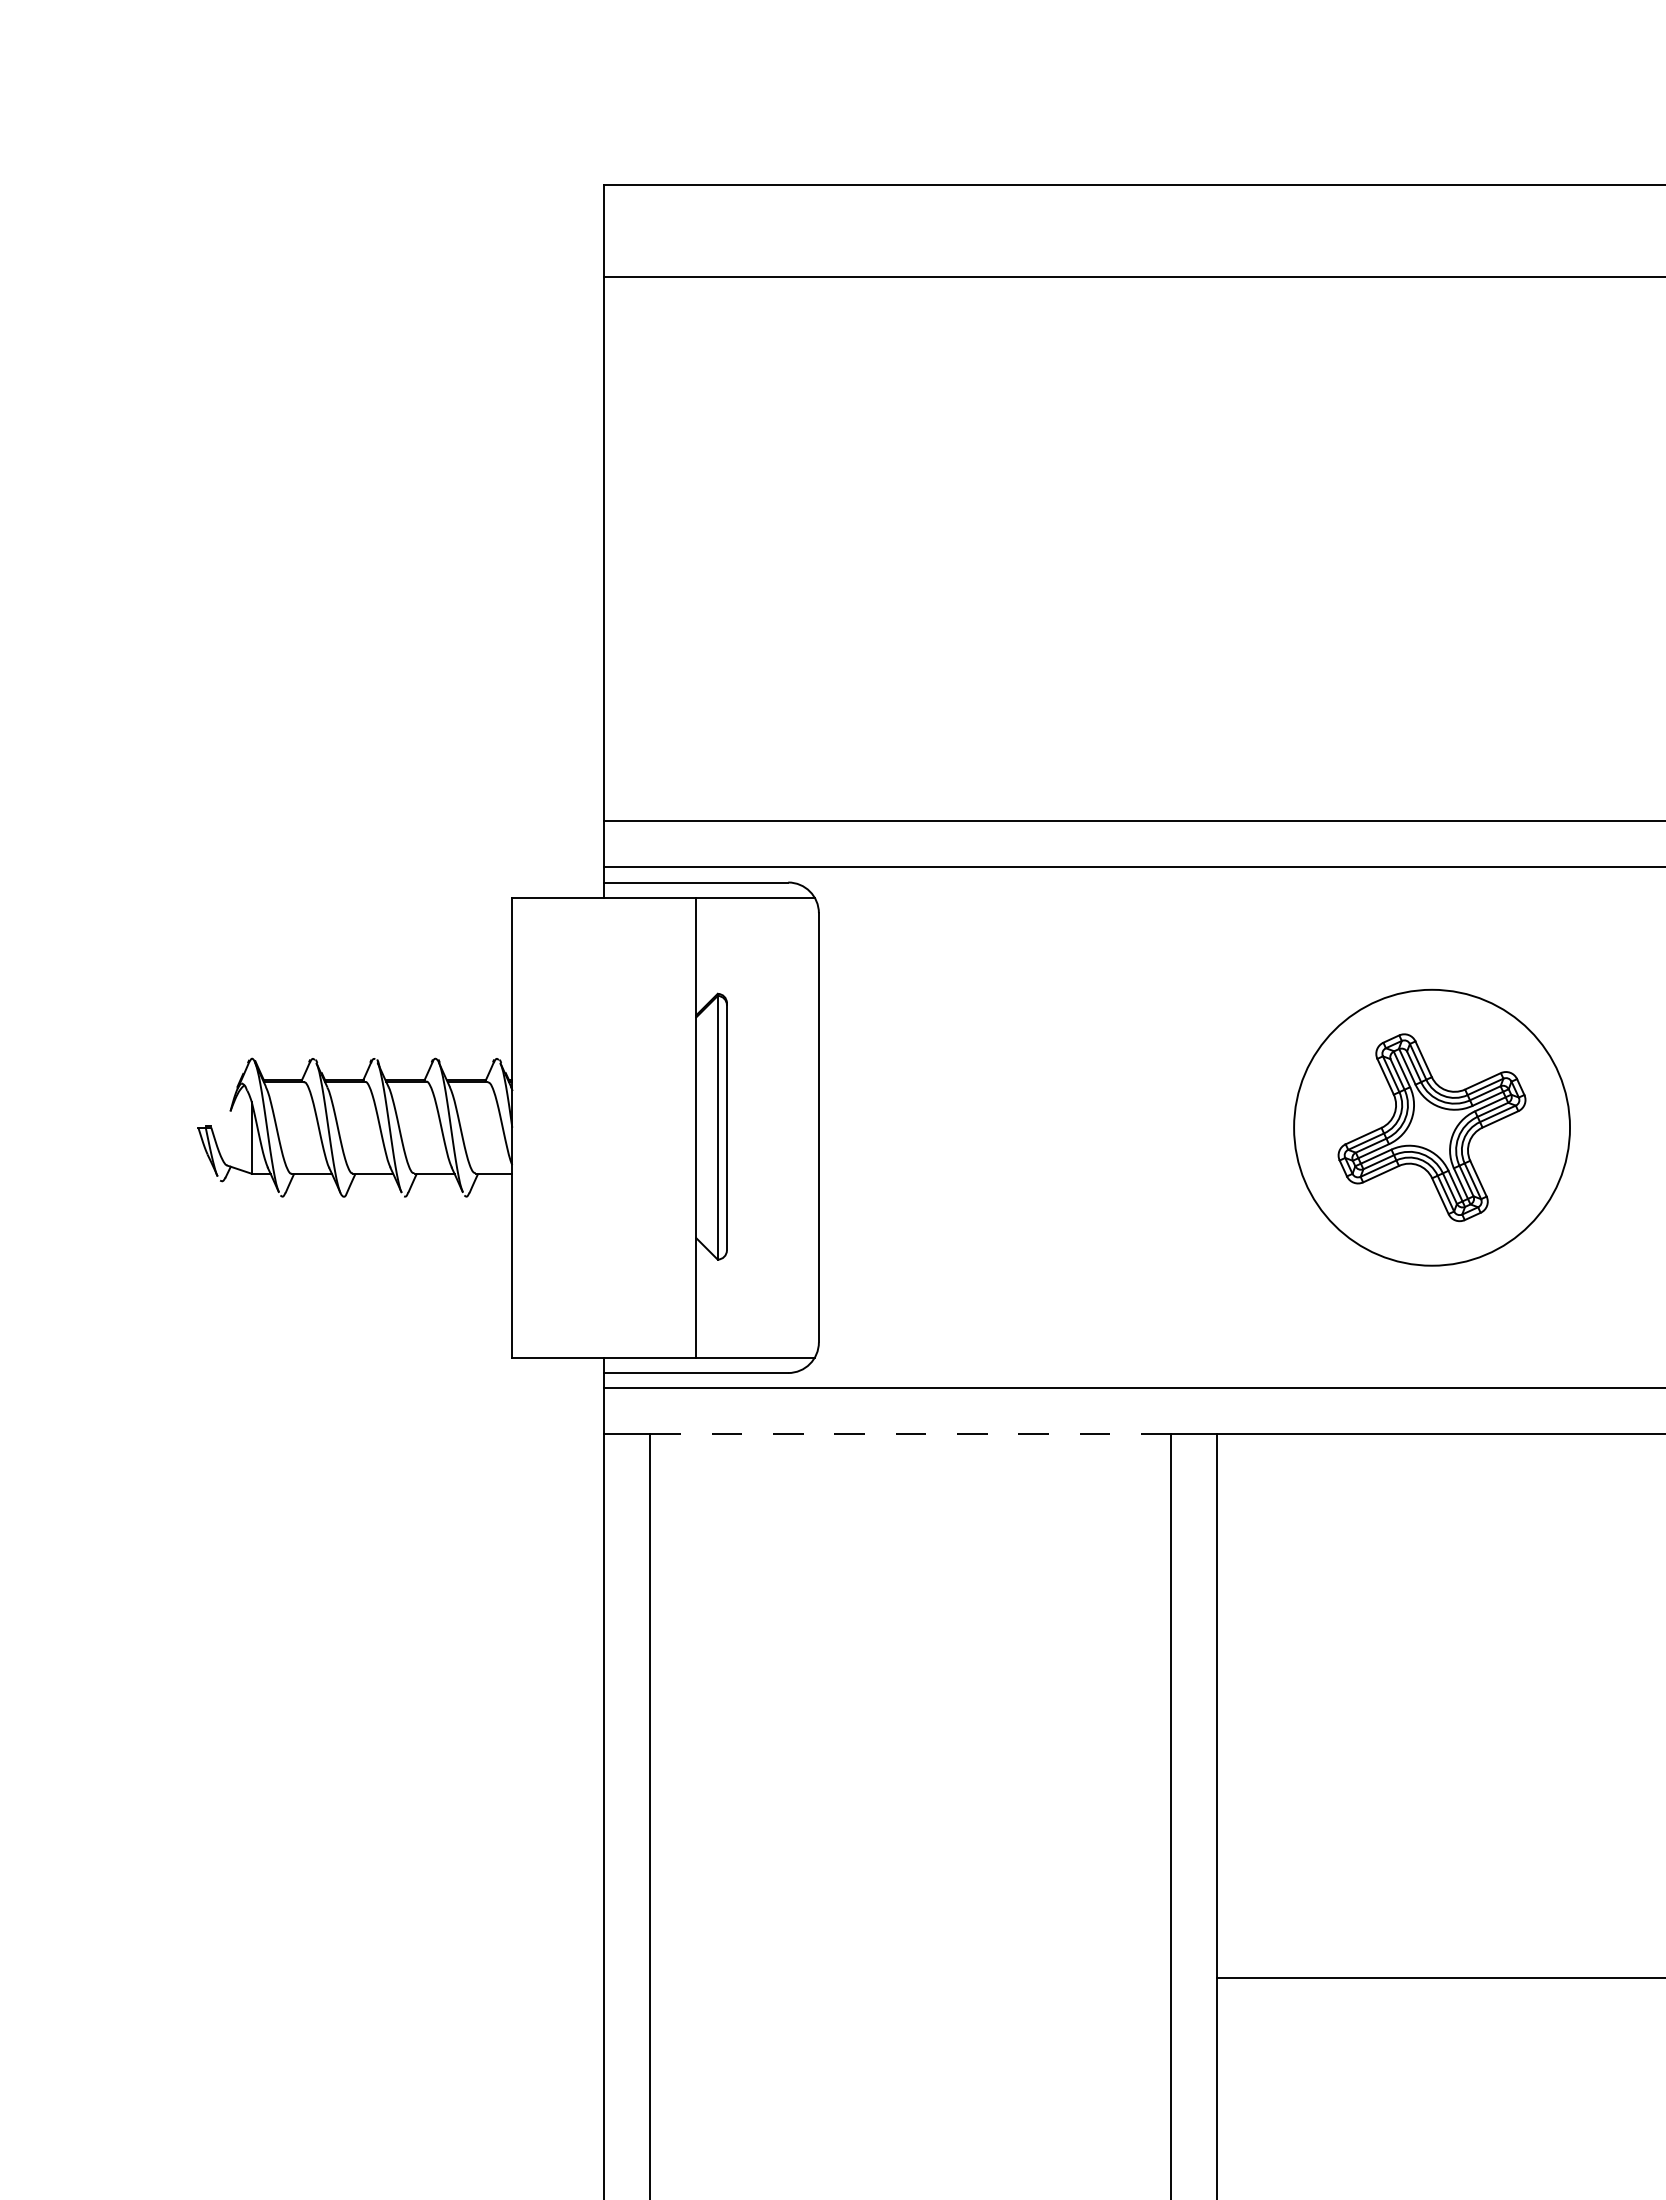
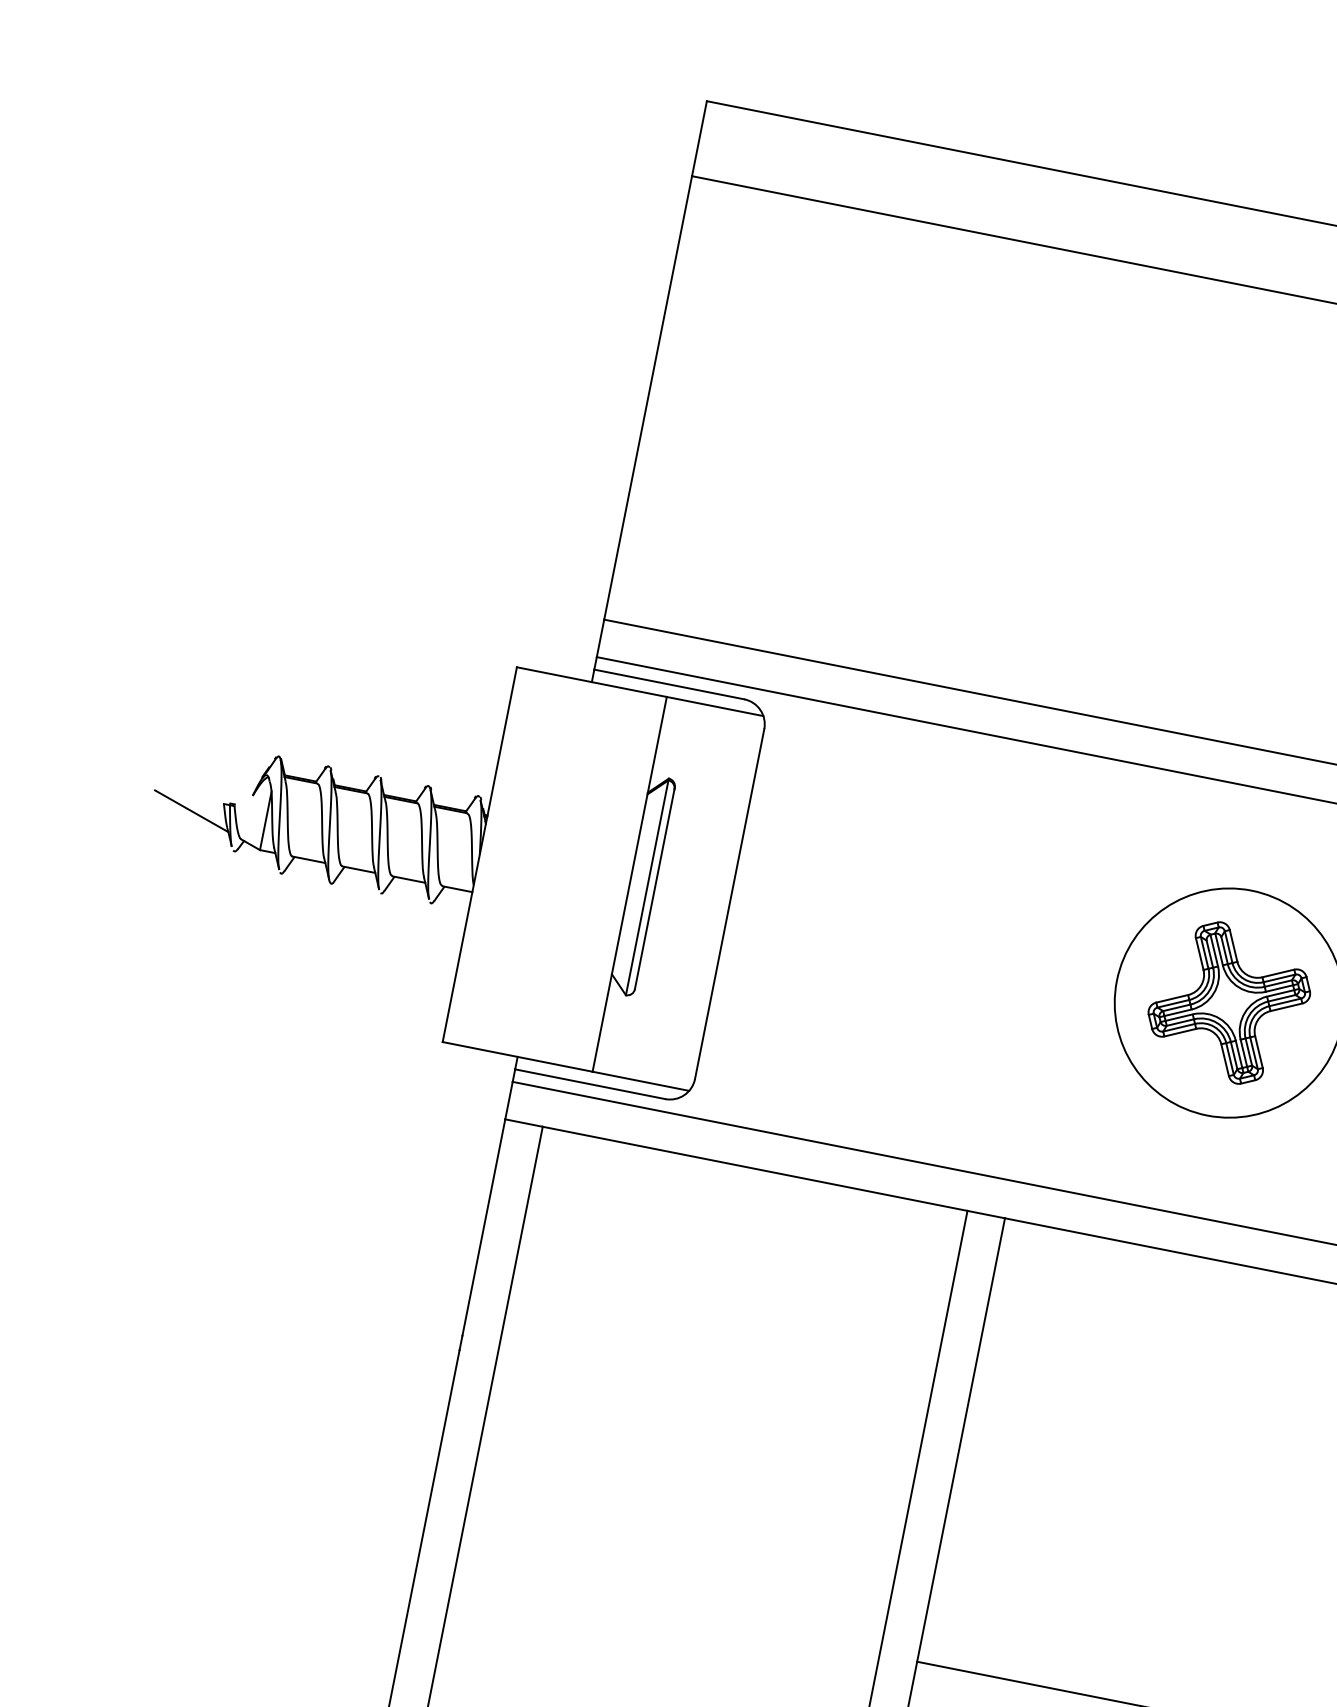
line: (161, 1143) -> (191, 810), added
line: (910, 1434) -> (754, 1168), dashed -> solid

